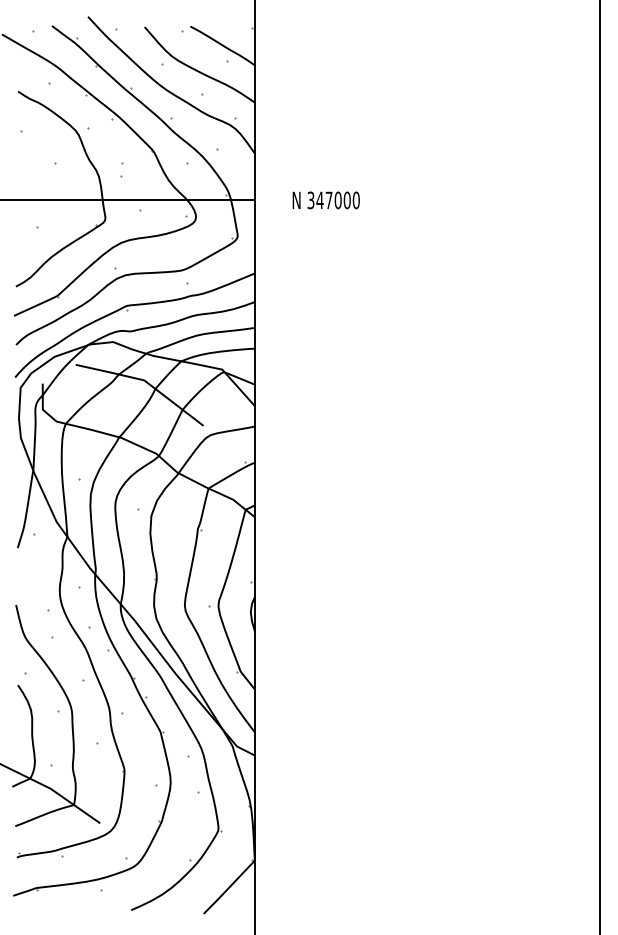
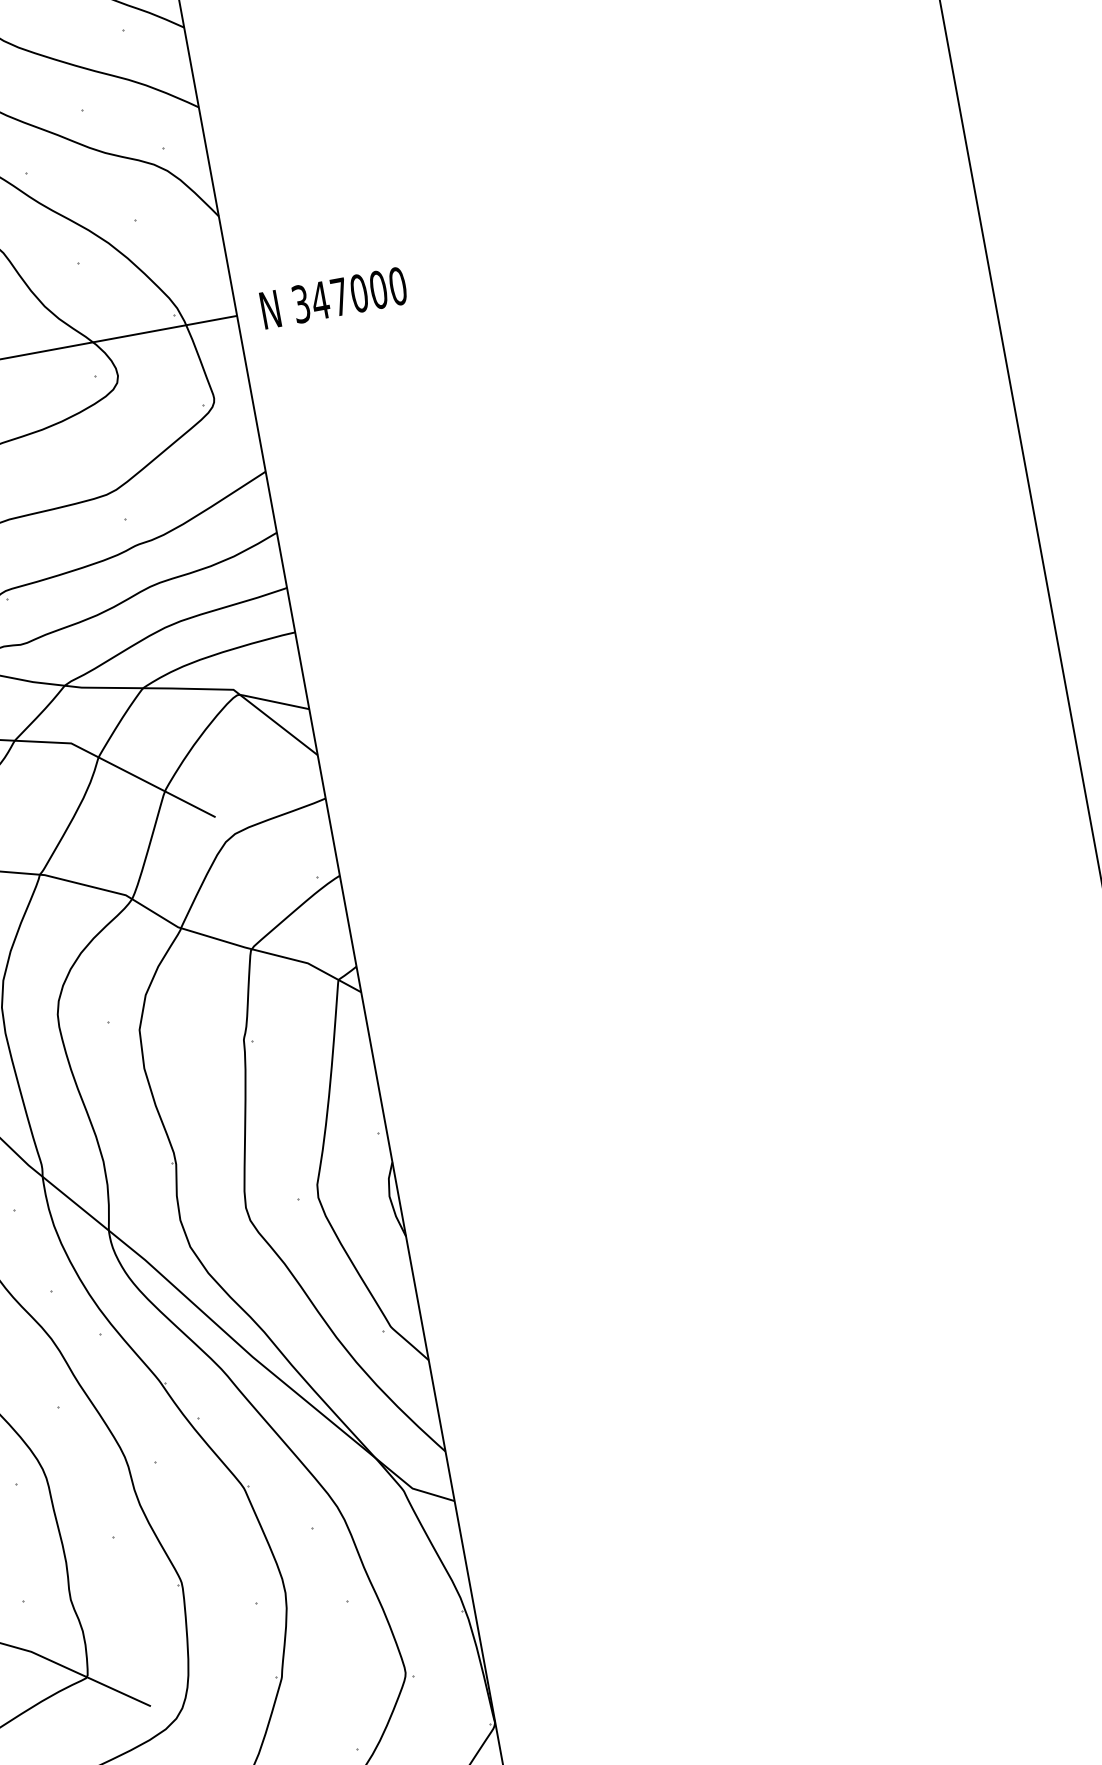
text: (325, 200) -> (332, 298), moved

